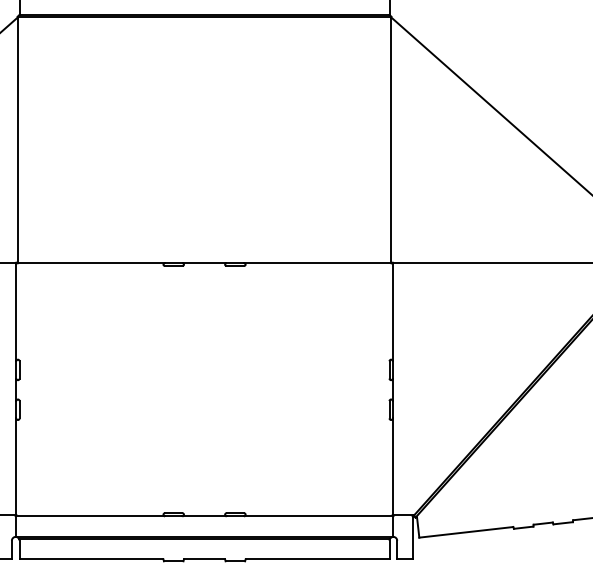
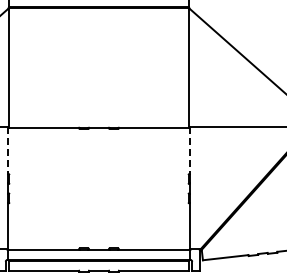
line: (15, 312) -> (7, 151), solid -> dashed
line: (393, 312) -> (190, 151), solid -> dashed

